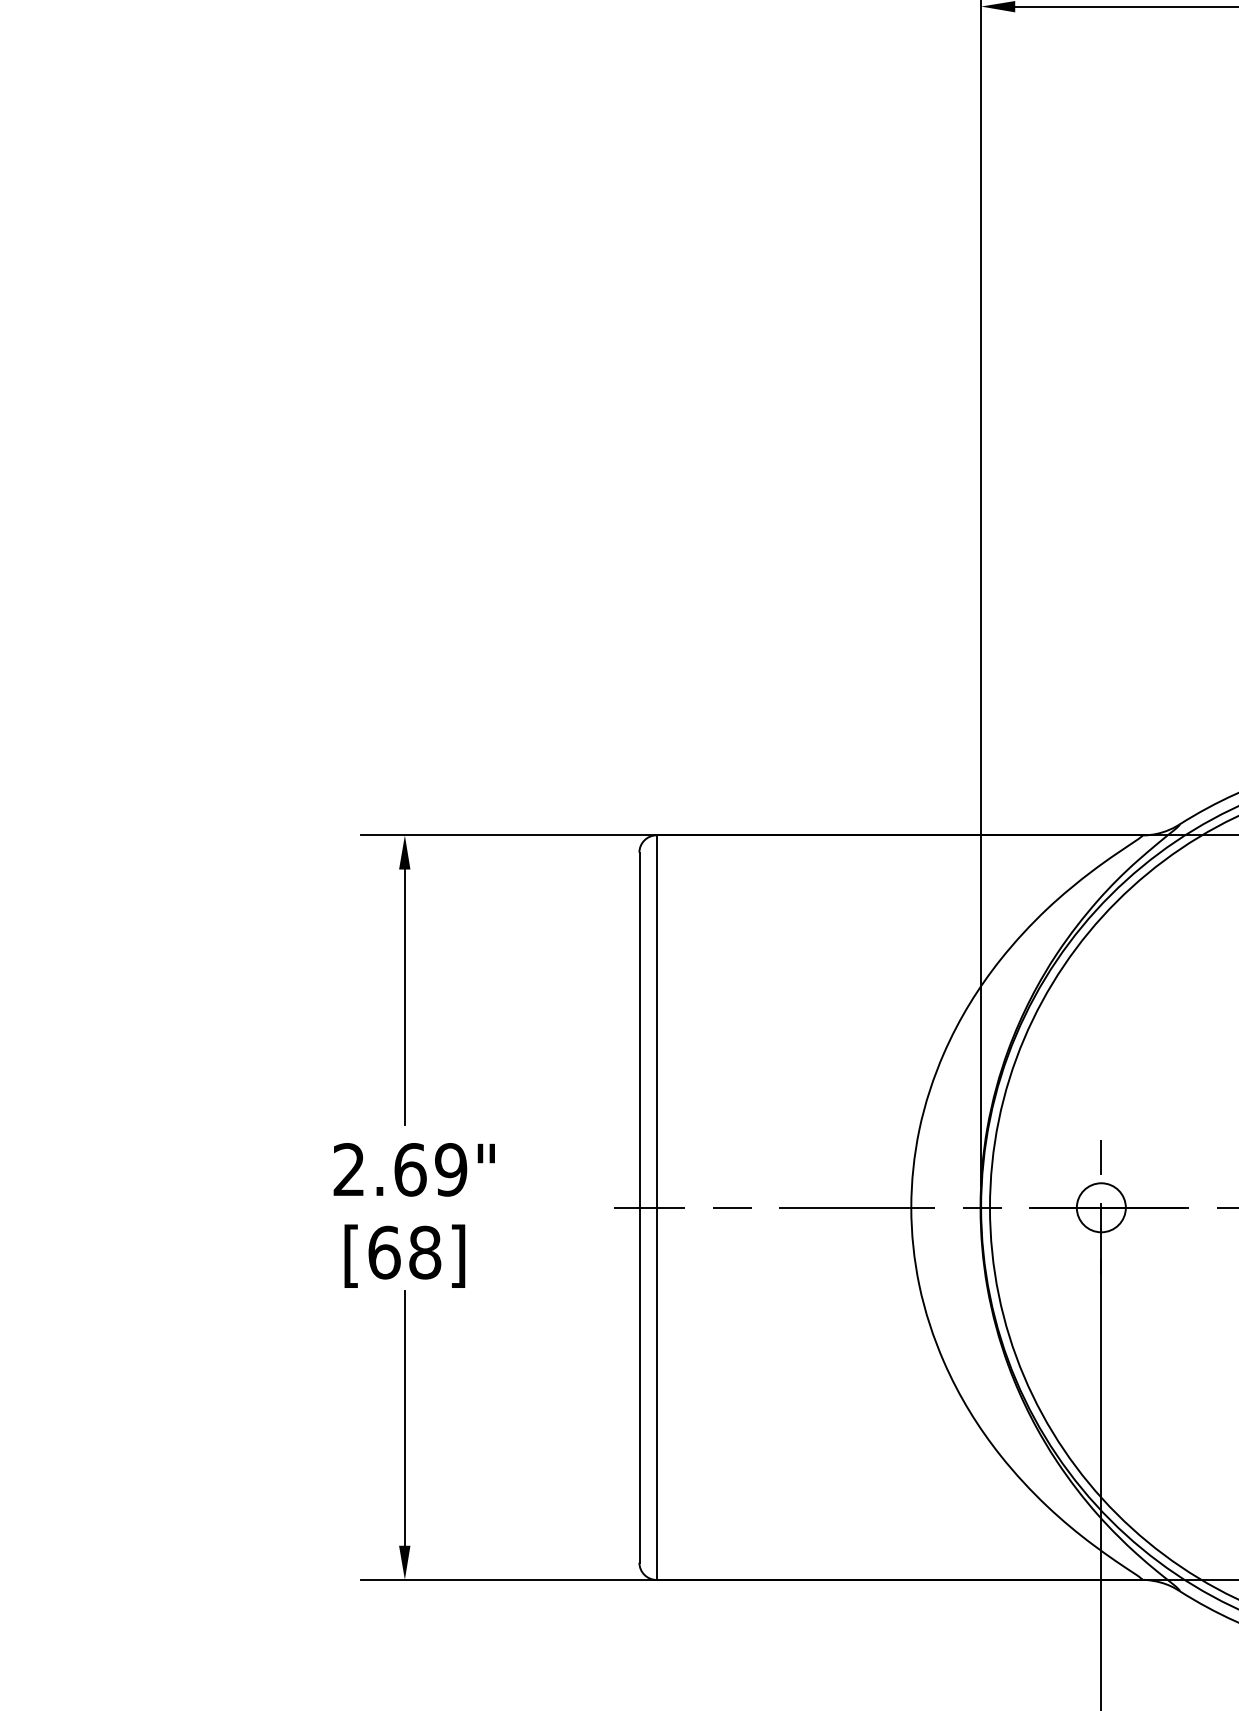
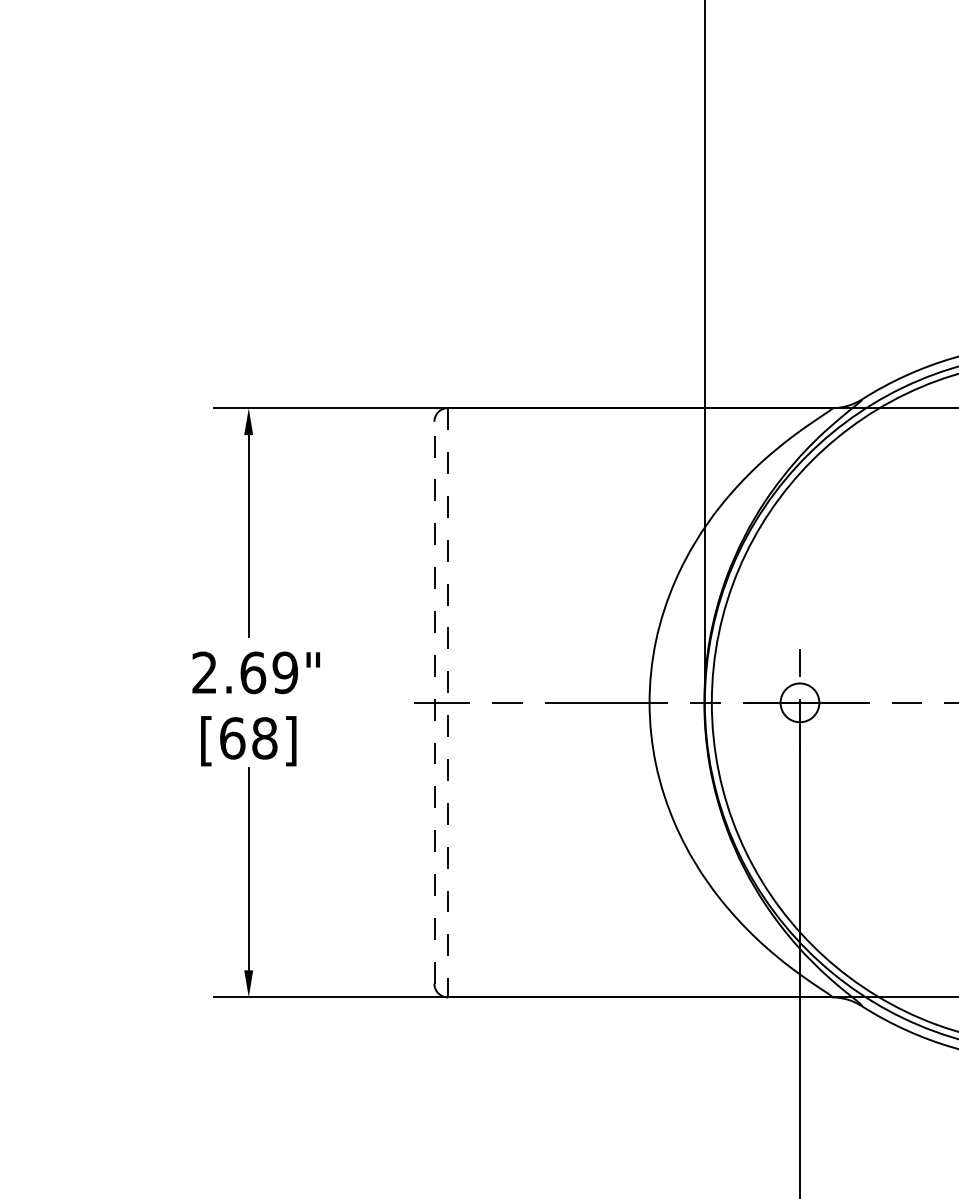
line: (639, 1207) -> (434, 702), solid -> dashed
line: (656, 1208) -> (447, 703), solid -> dashed

